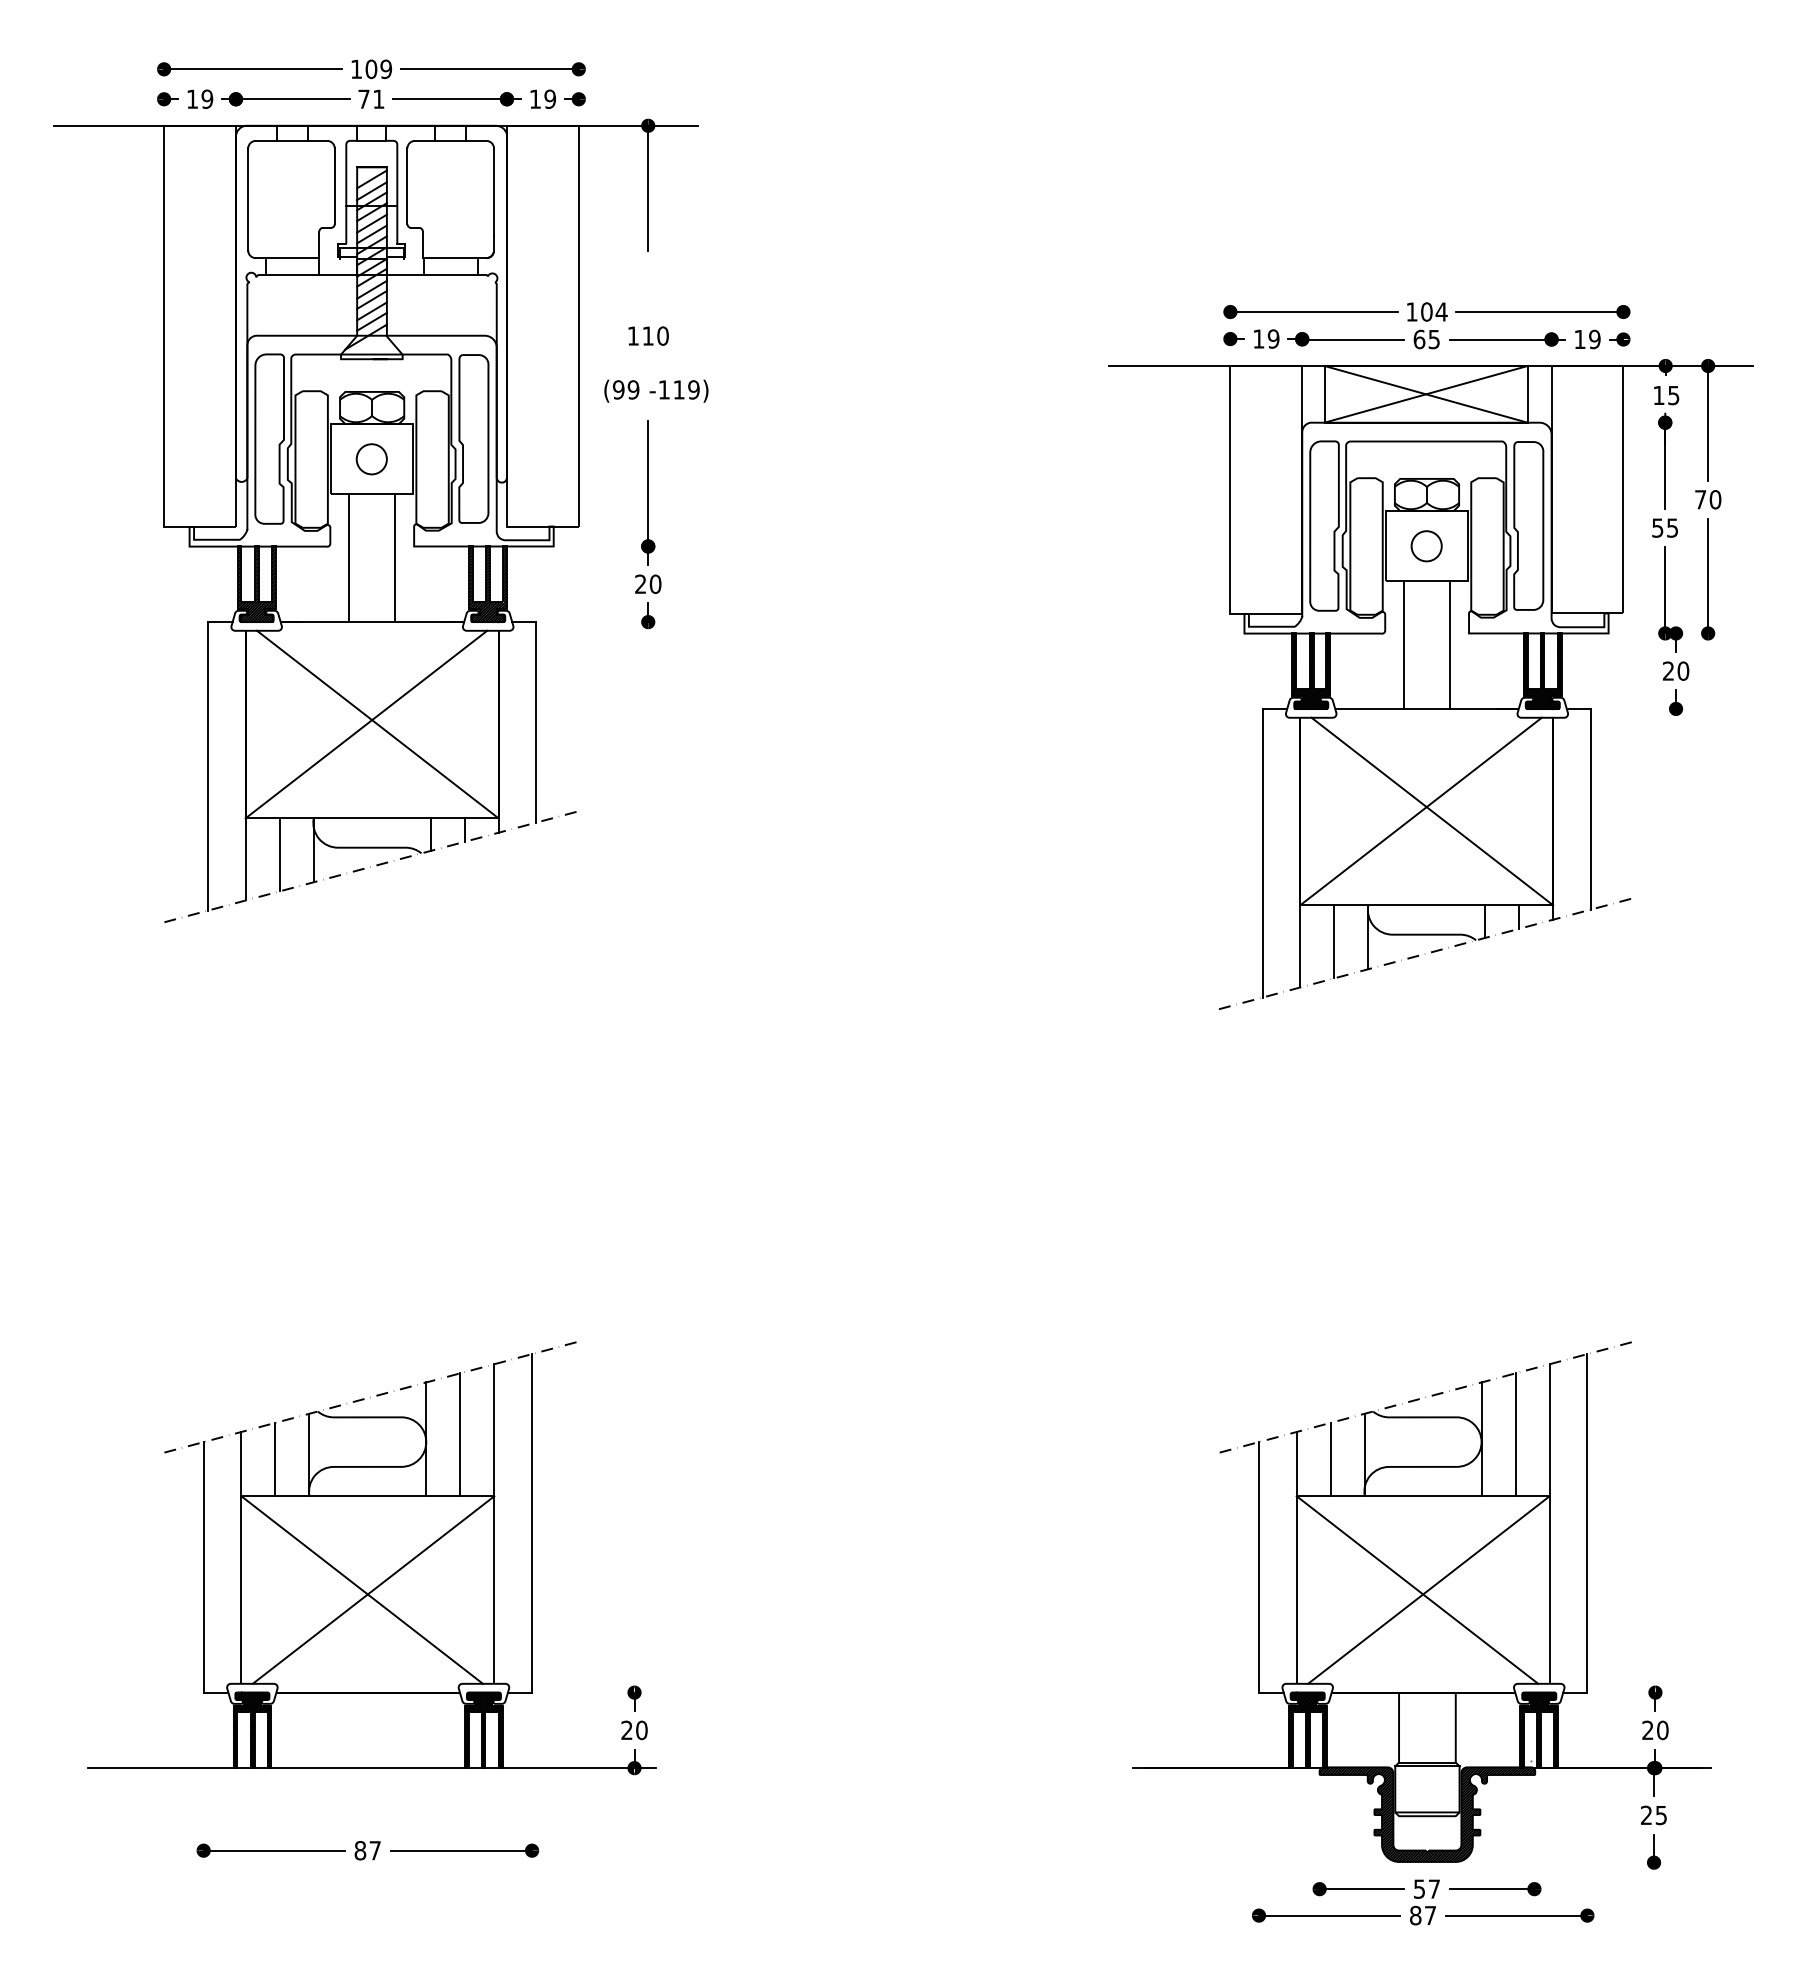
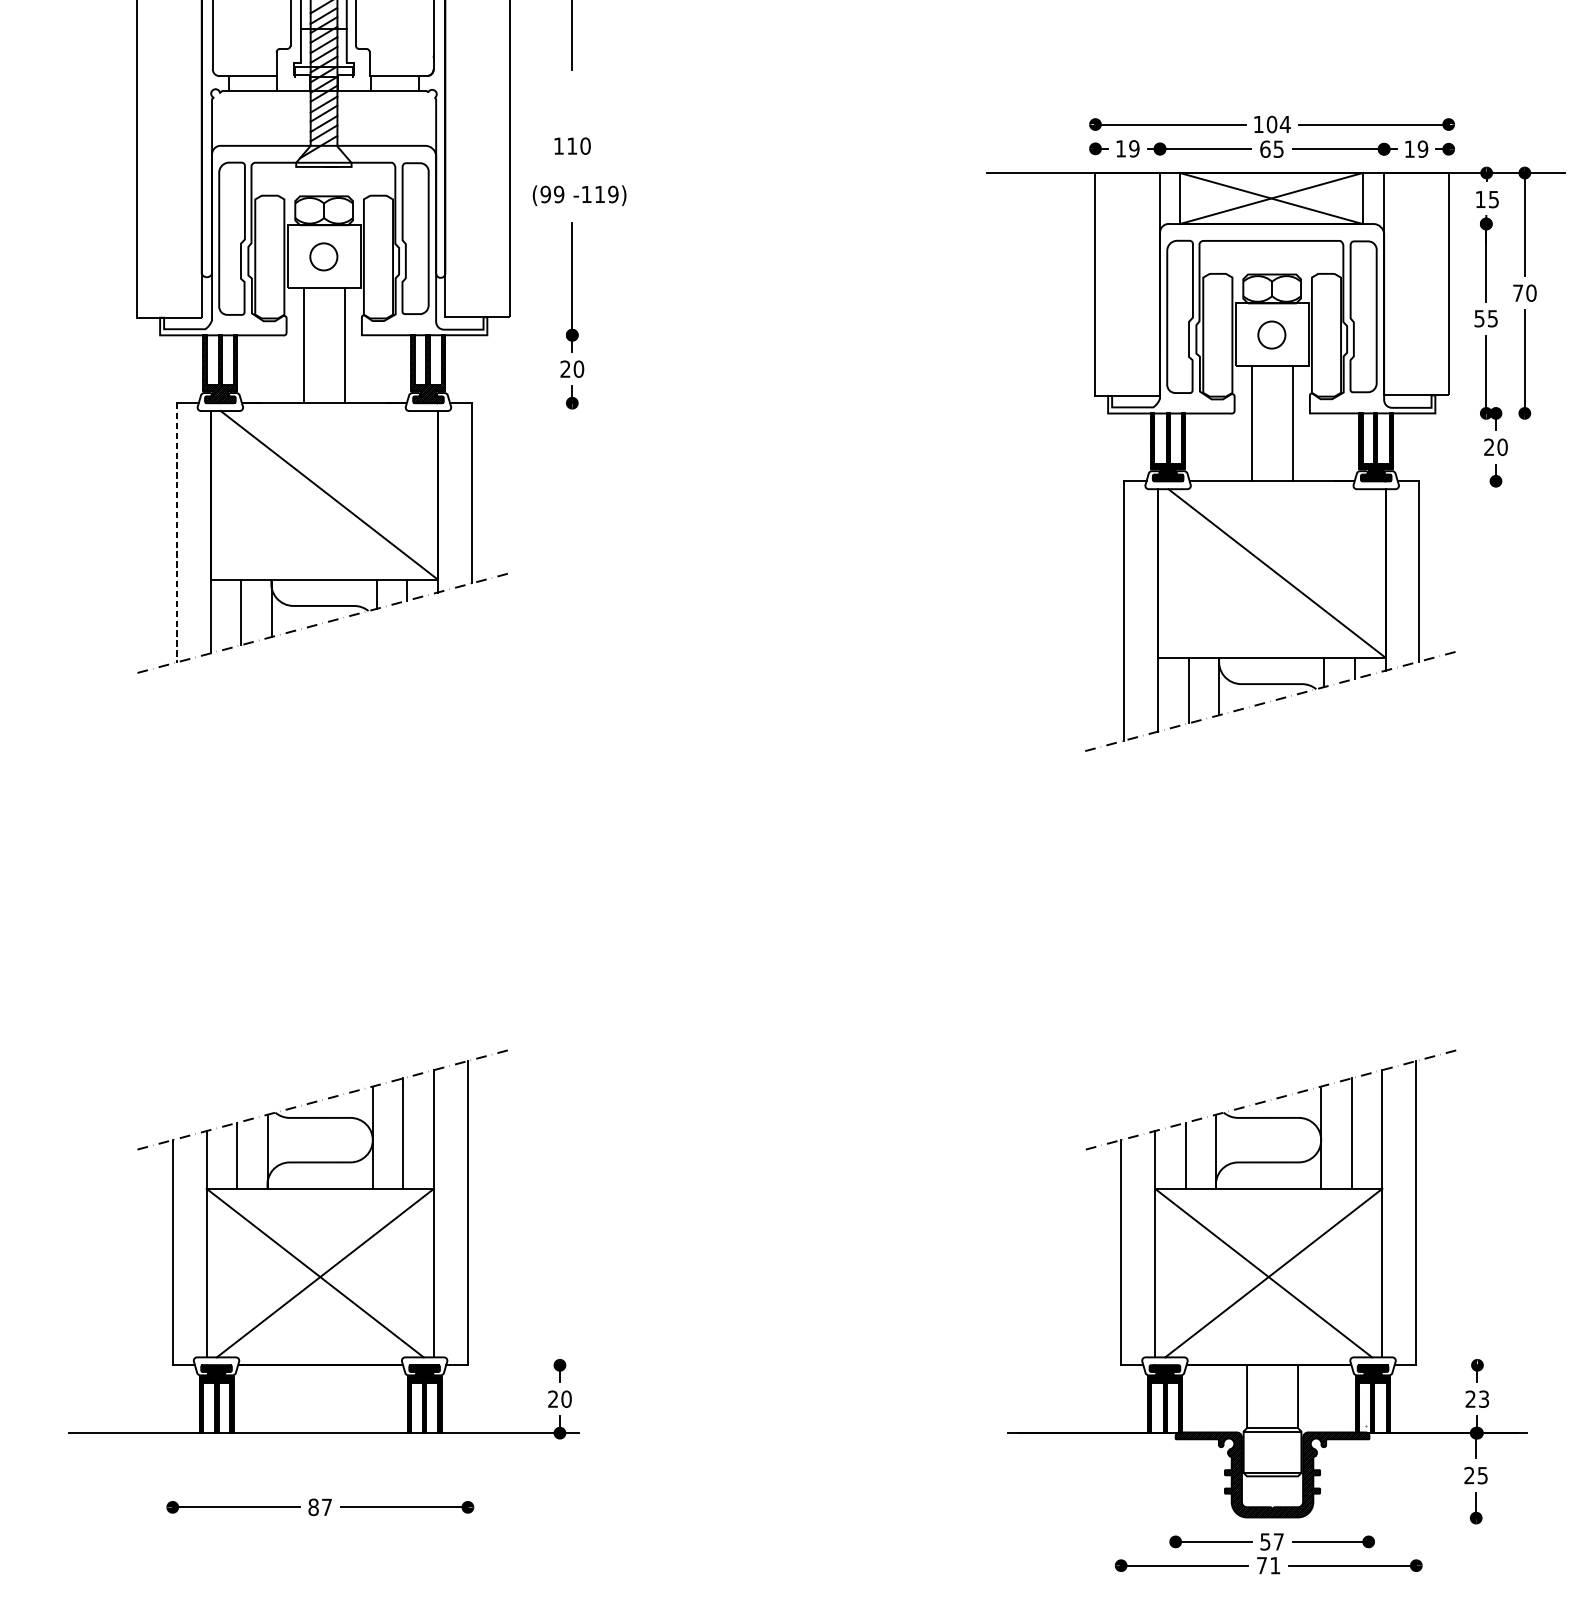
line: (366, 724) -> (319, 495), removed
line: (207, 766) -> (176, 532), solid -> dashed
line: (1420, 811) -> (1266, 573), removed
text: (1662, 1730) -> (1483, 1399), 20 -> 23
text: (1422, 1915) -> (1268, 1565), 87 -> 71

